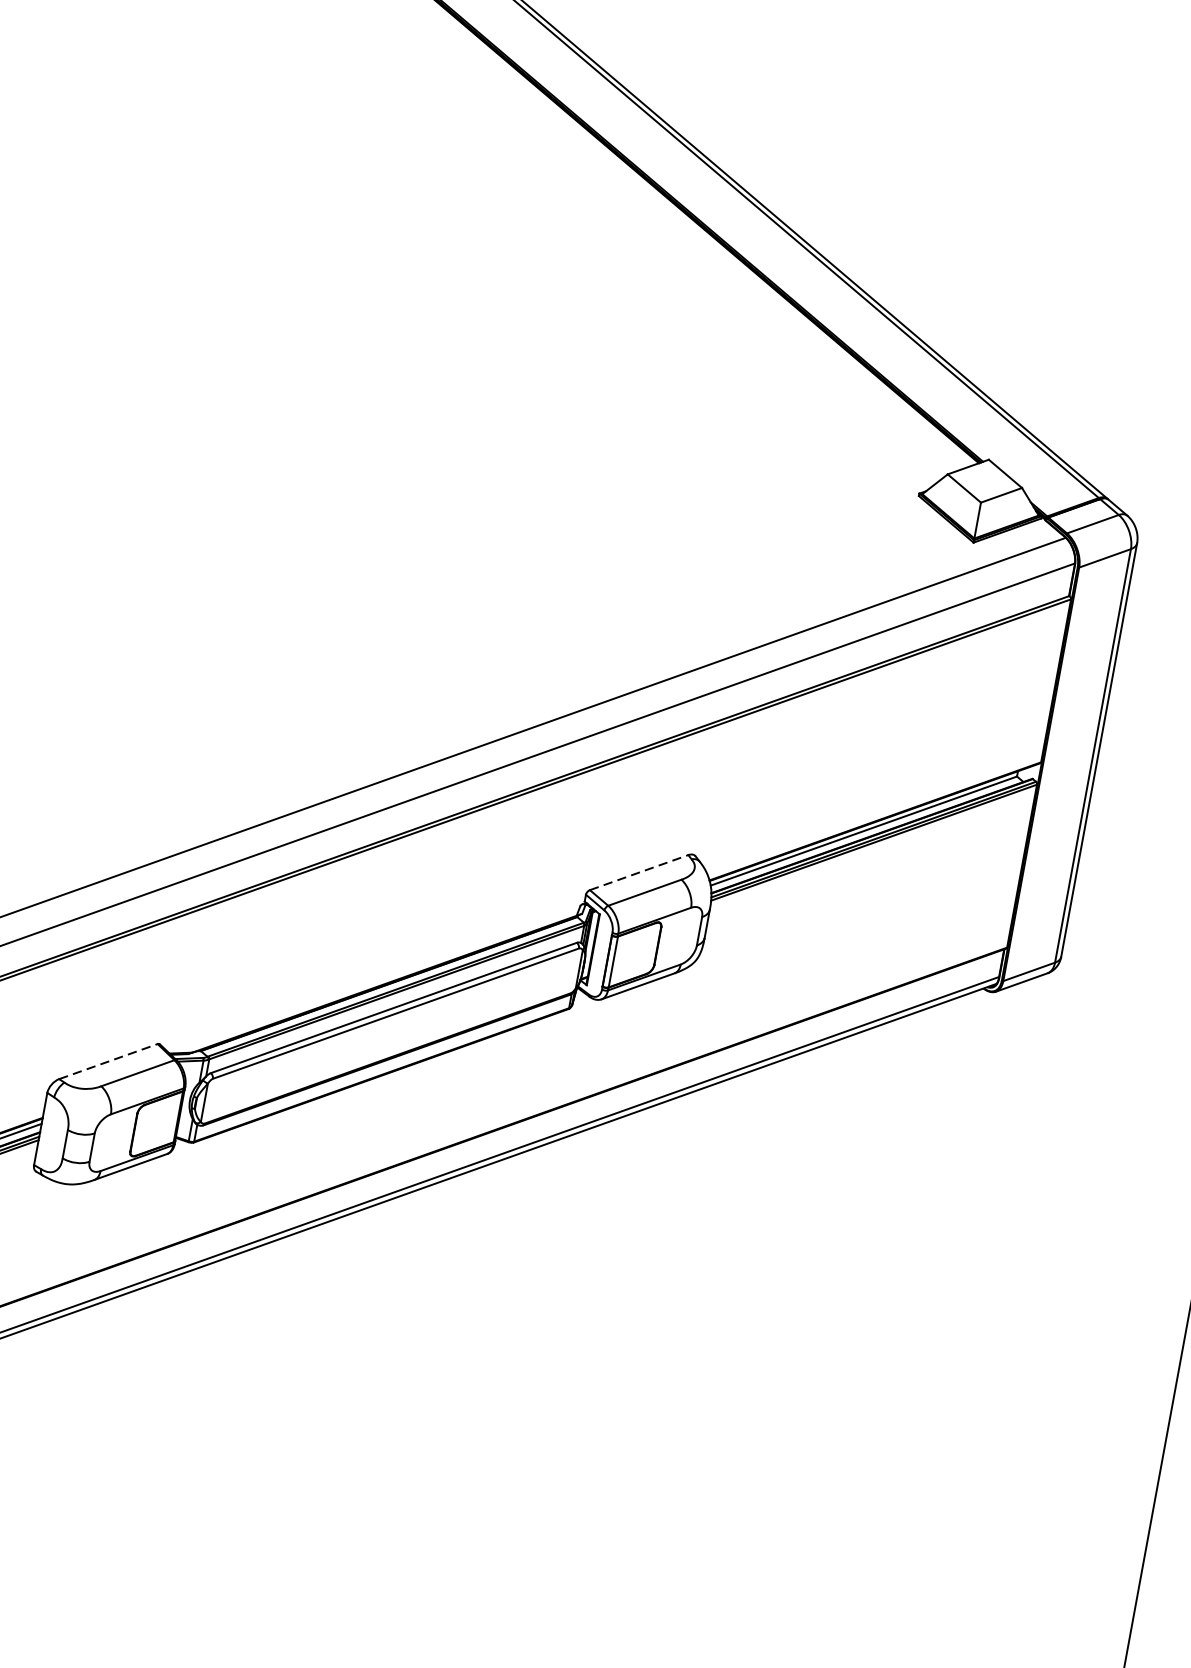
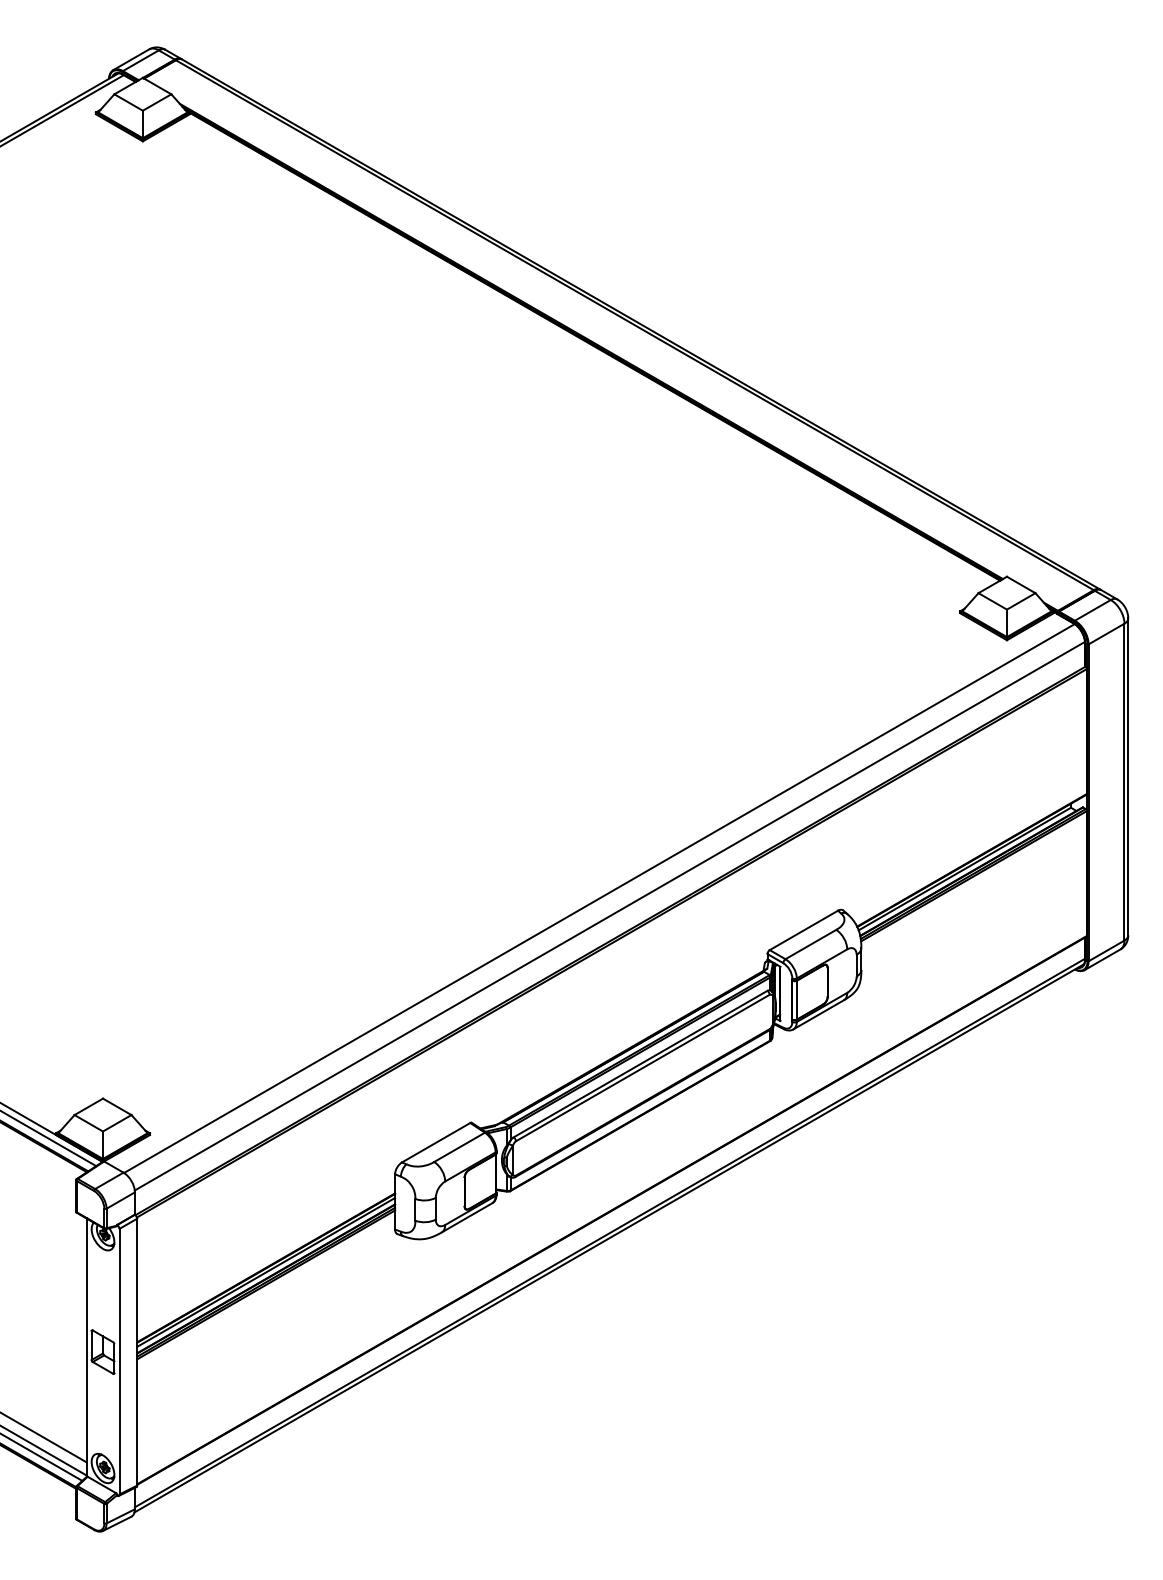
line: (639, 872) -> (804, 930), dashed -> solid
line: (108, 1061) -> (436, 1142), dashed -> solid

